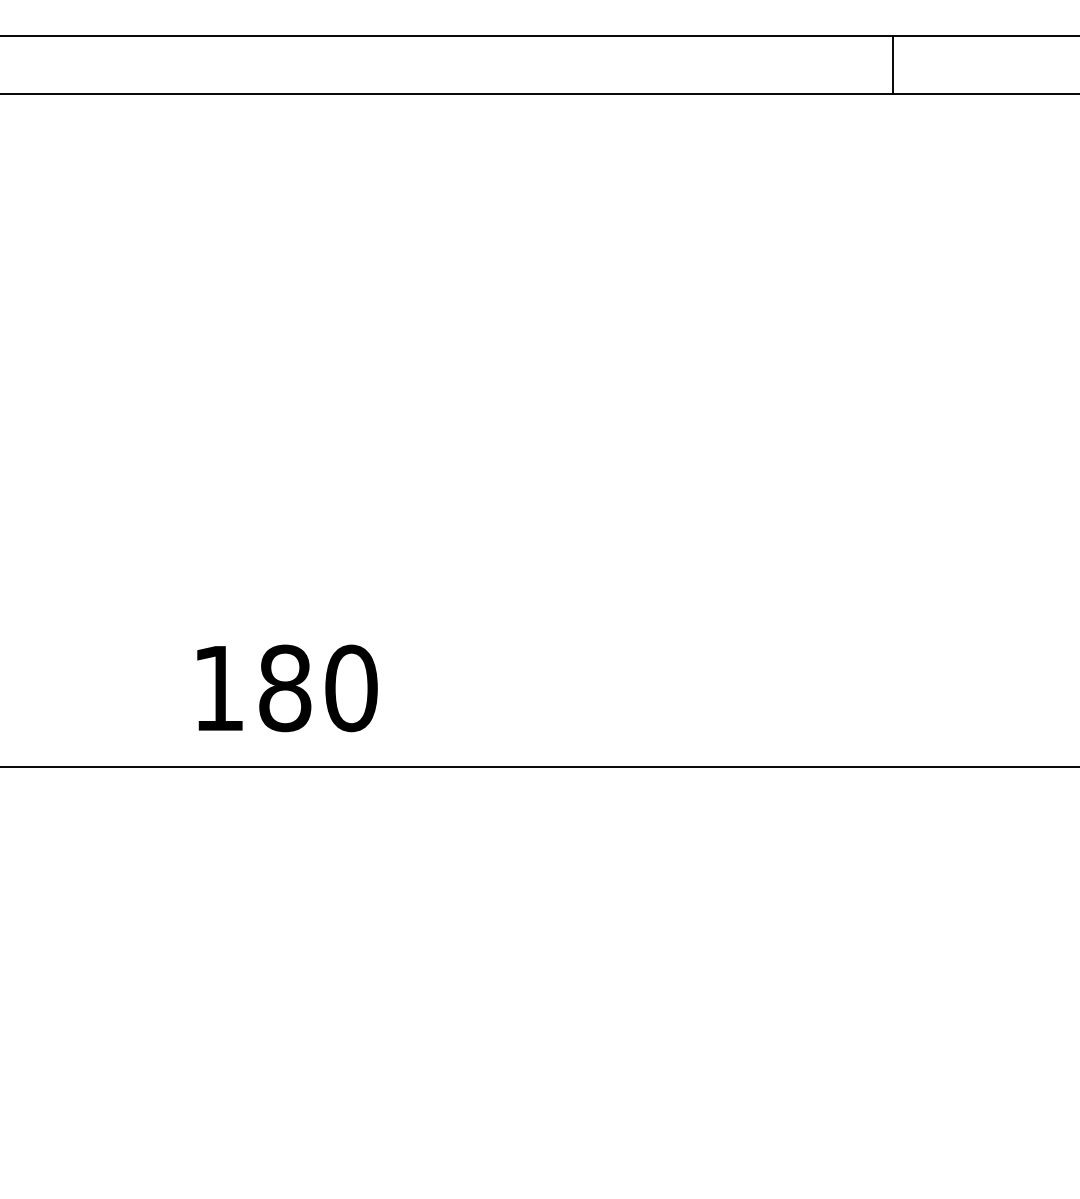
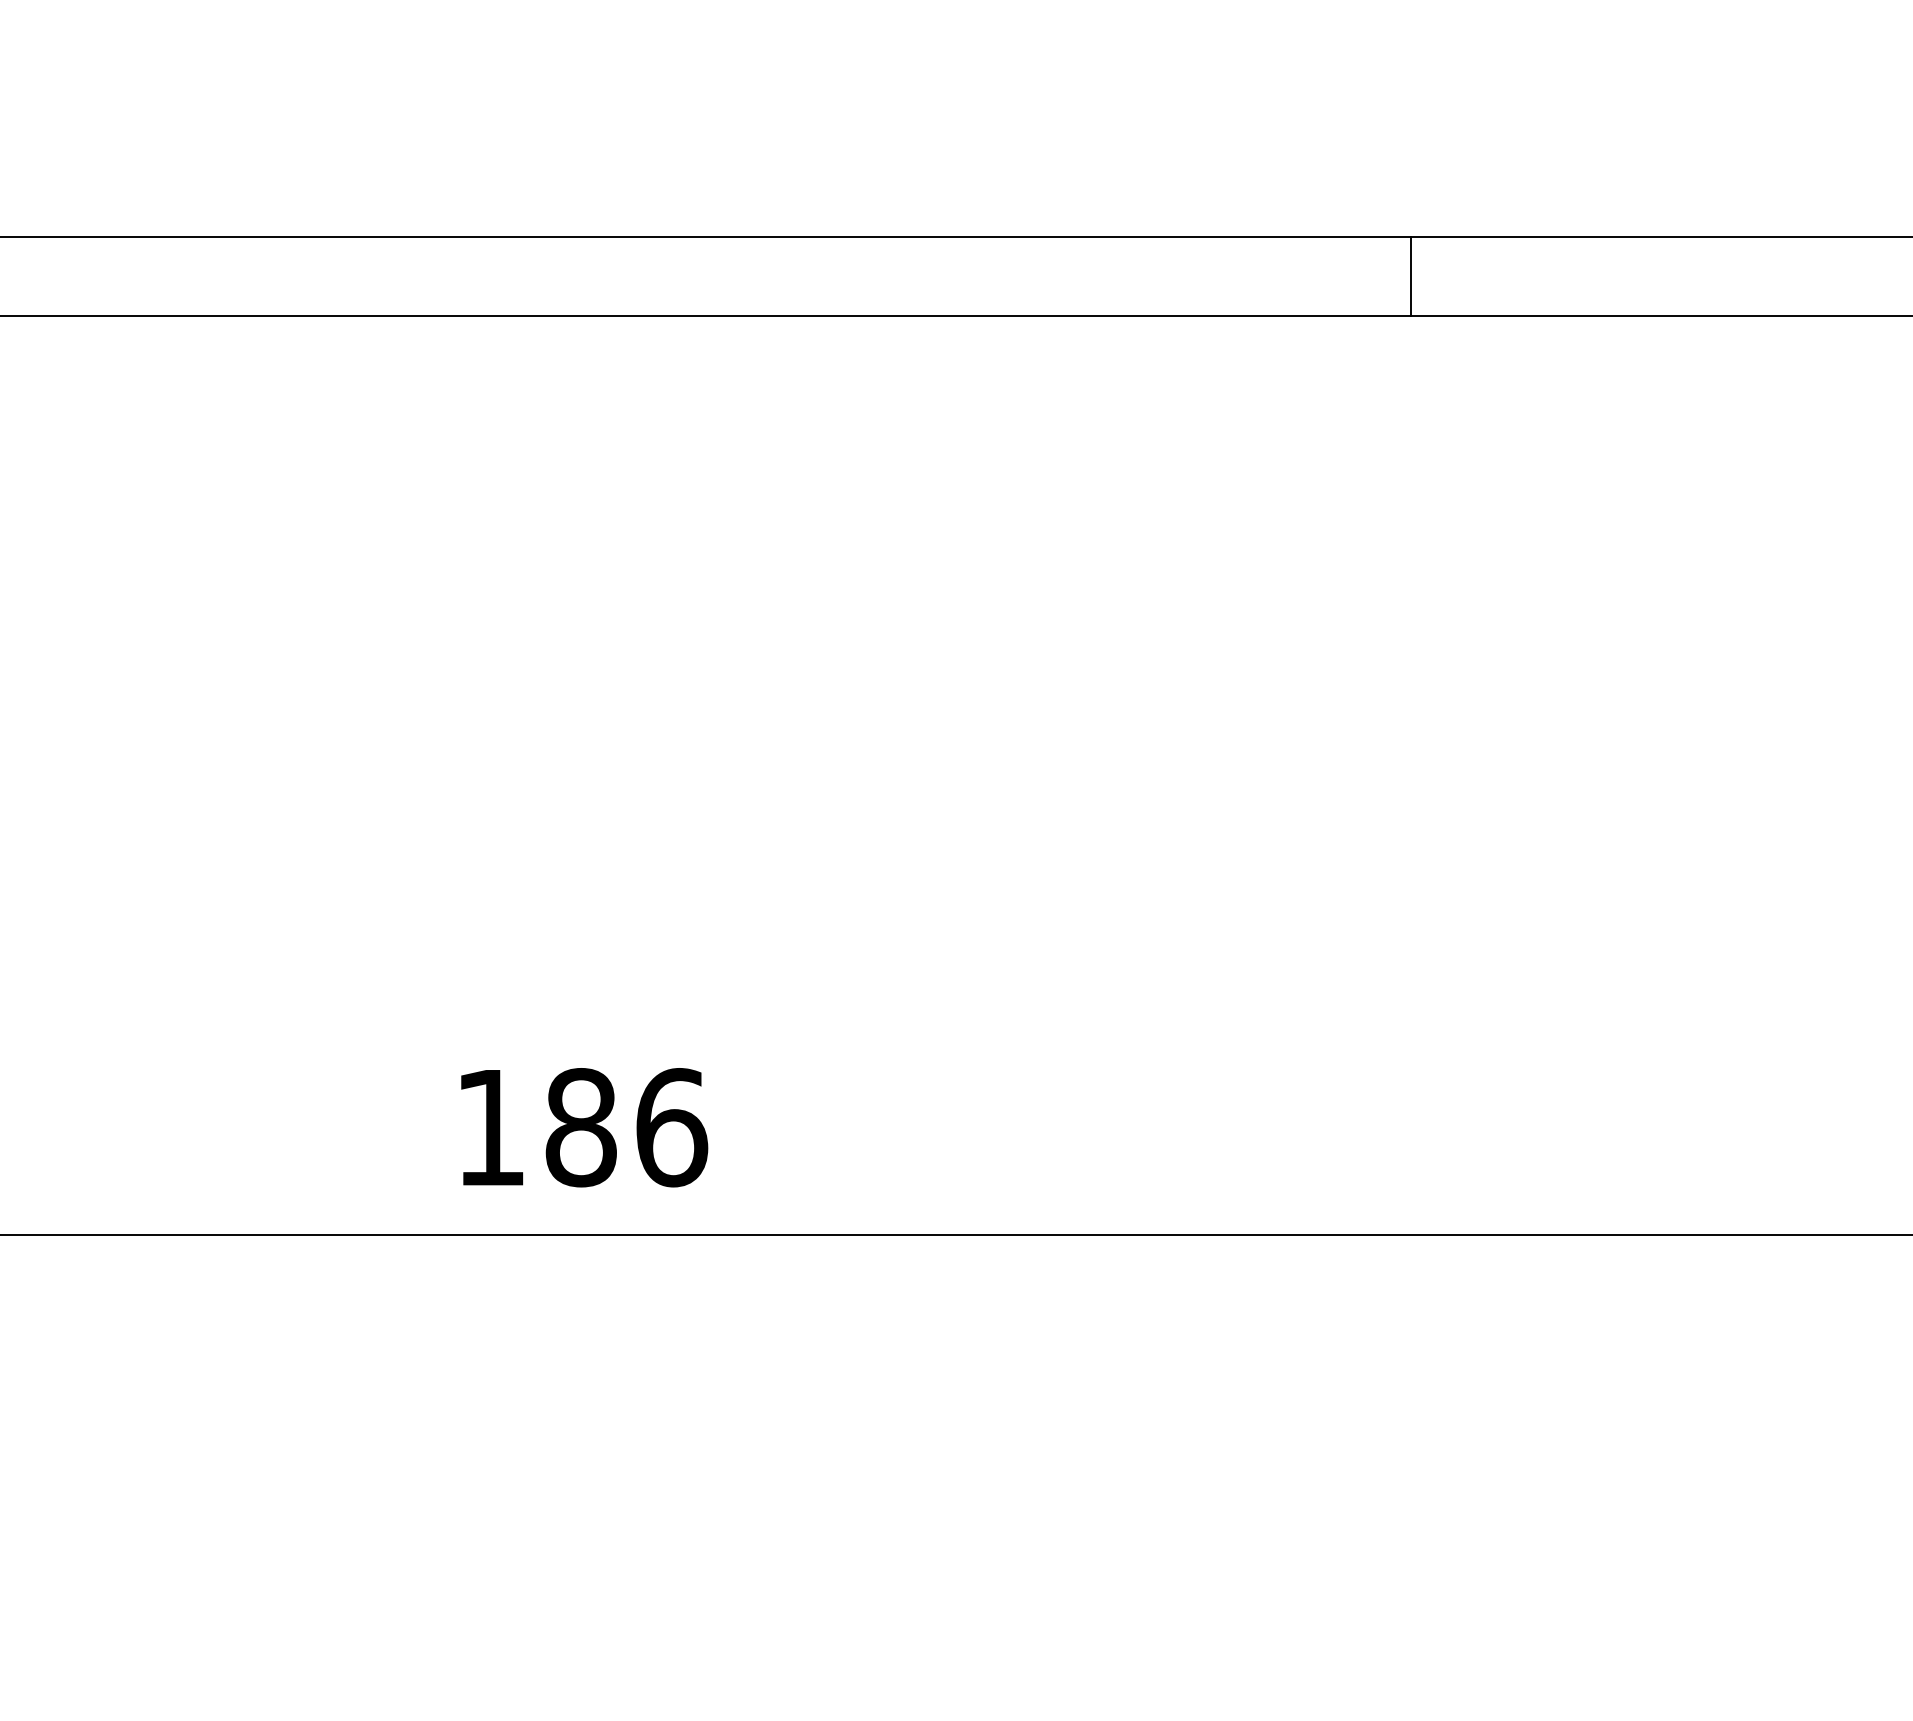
text: (352, 688) -> (672, 1127), 180 -> 186

